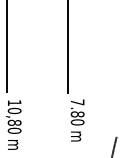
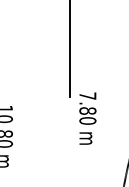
text: (77, 120) -> (87, 118), moved

